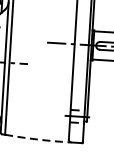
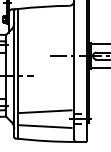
line: (36, 105) -> (44, 111), added
line: (35, 122) -> (44, 126), added
arc: (37, 139) -> (46, 141), dashed -> solid

